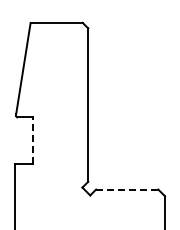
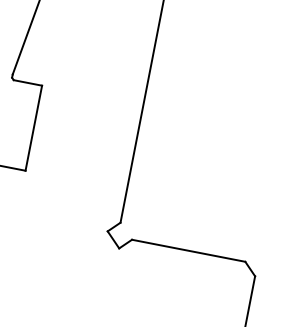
line: (32, 140) -> (33, 127), dashed -> solid
line: (127, 189) -> (189, 250), dashed -> solid

